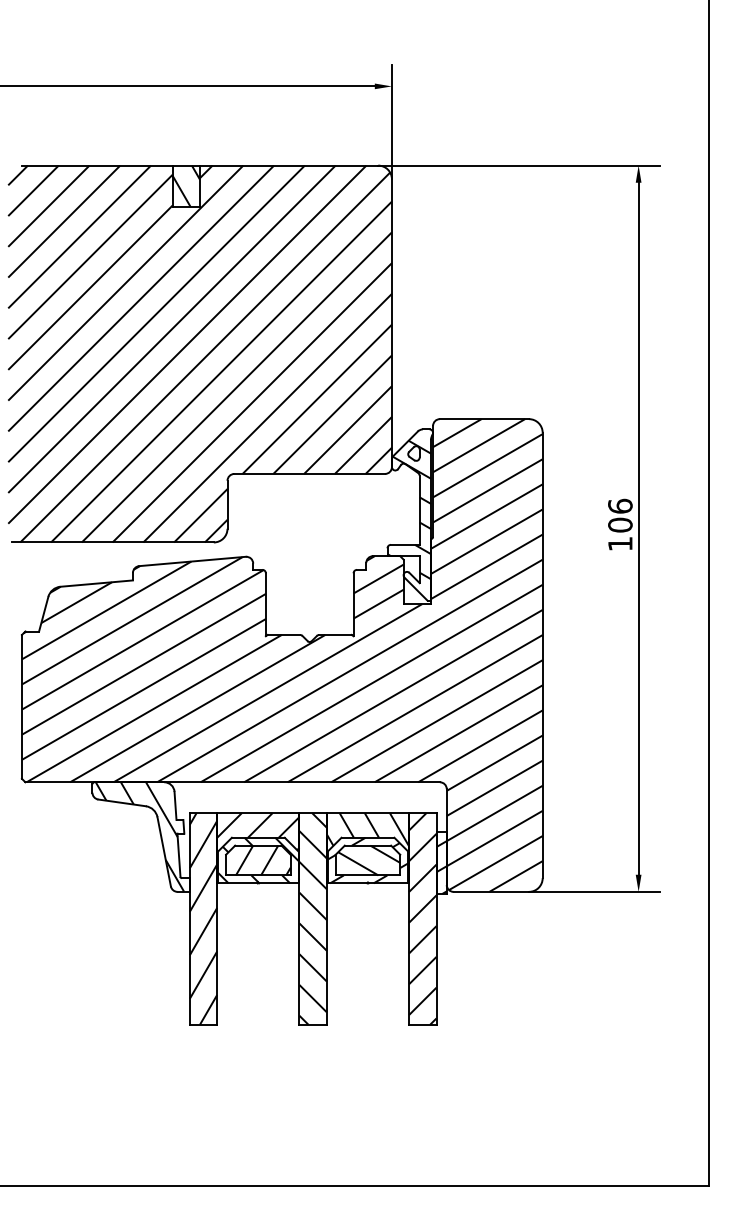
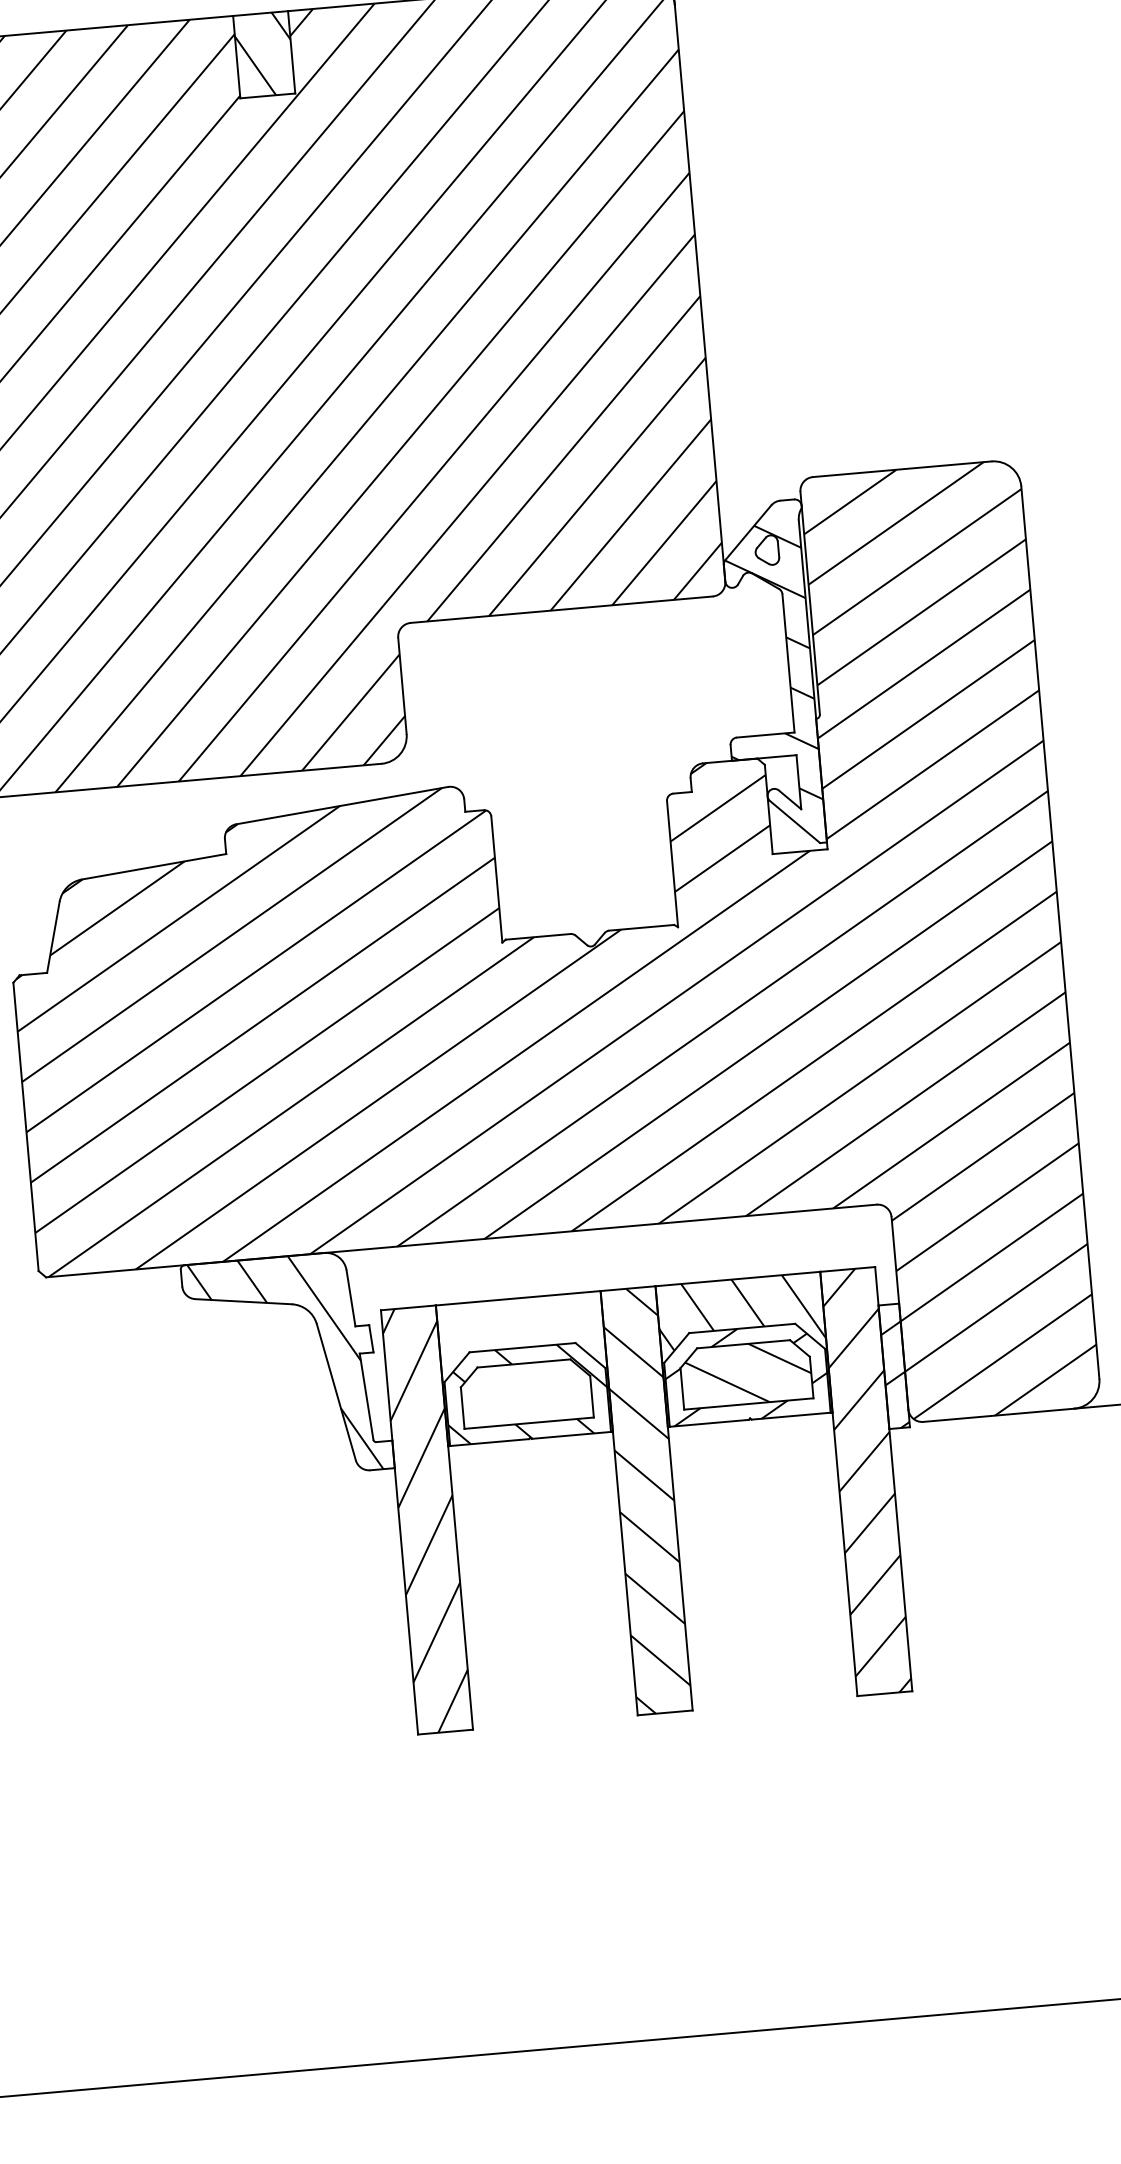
hatch: (258, 846) -> (524, 1365), removed
hatch: (262, 860) -> (534, 1392), removed

